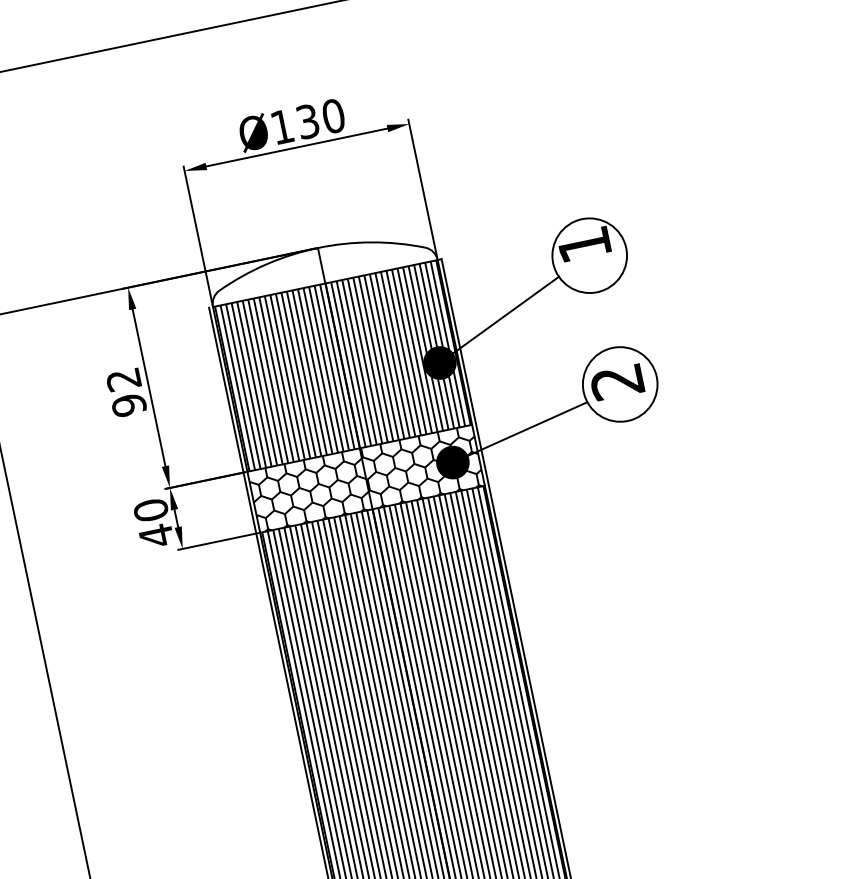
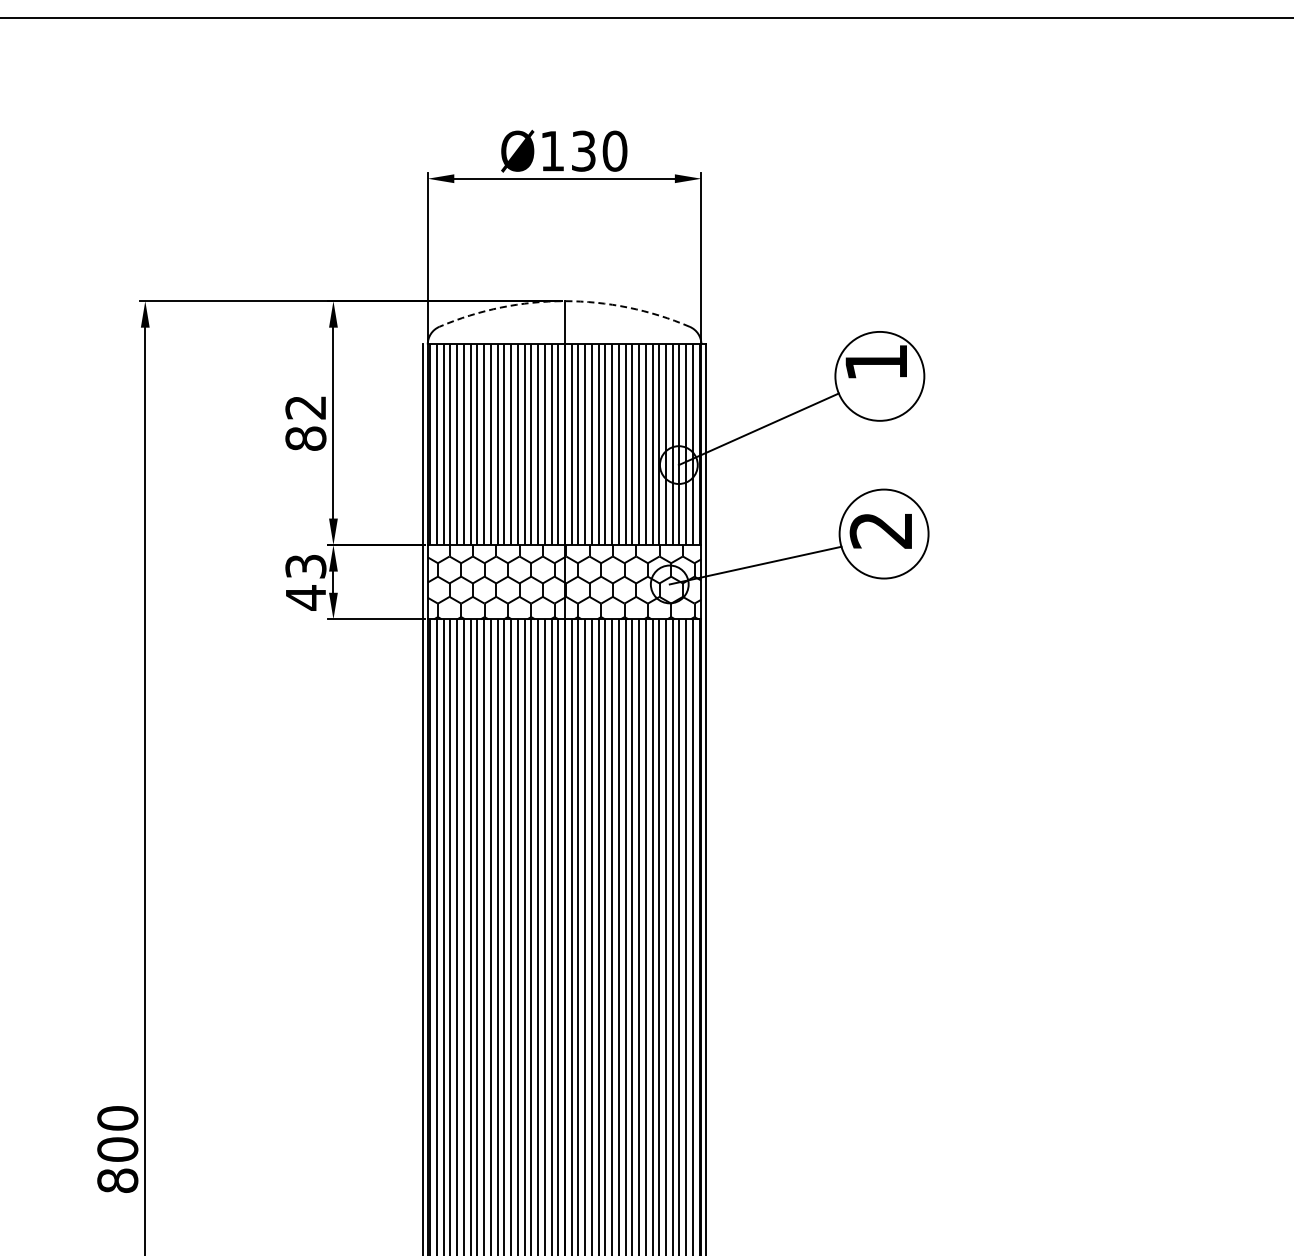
arc: (317, 248) -> (564, 301), solid -> dashed
fill: (439, 363) -> (678, 465), removed
text: (128, 405) -> (305, 438), 92 -> 82
fill: (452, 462) -> (669, 584), removed
text: (150, 510) -> (305, 566), 40 -> 43

